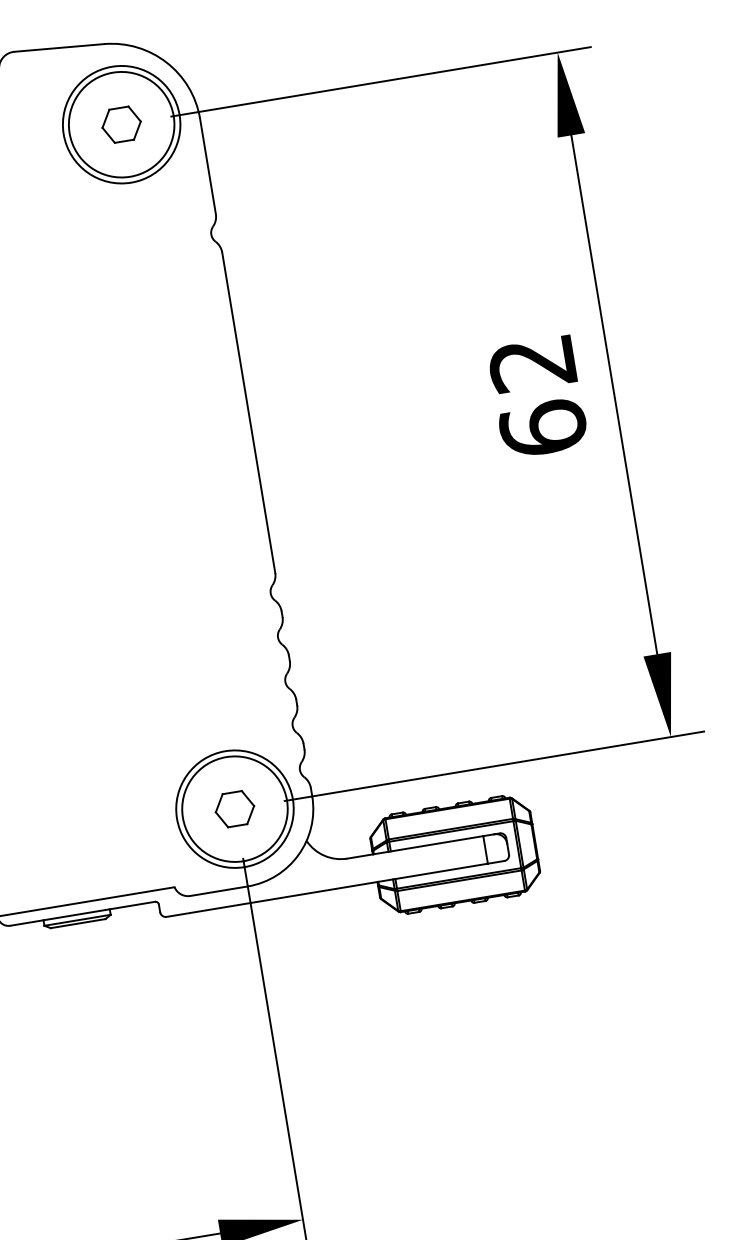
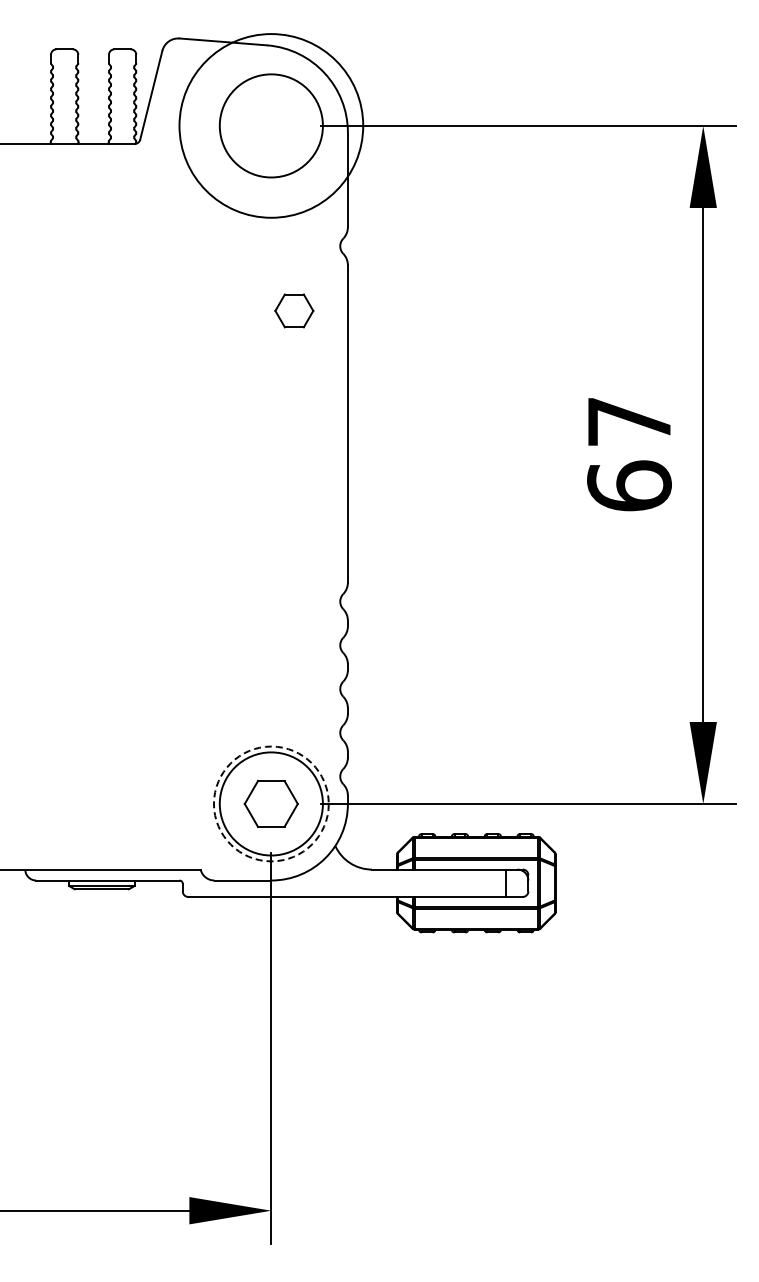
circle: (120, 124) -> (270, 125), size x1.6
part: (121, 124) -> (294, 310), moved
text: (531, 364) -> (628, 422), 62 -> 67
circle: (234, 808) -> (270, 803), solid -> dashed
part: (235, 808) -> (271, 803), size x1.4

